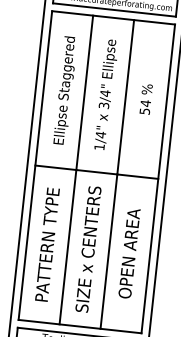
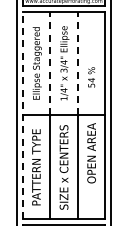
line: (85, 92) -> (50, 63), solid -> dashed
line: (125, 97) -> (77, 63), solid -> dashed
text: (145, 99) -> (91, 77), moved
line: (35, 165) -> (22, 115), solid -> dashed
text: (129, 253) -> (91, 153), moved

